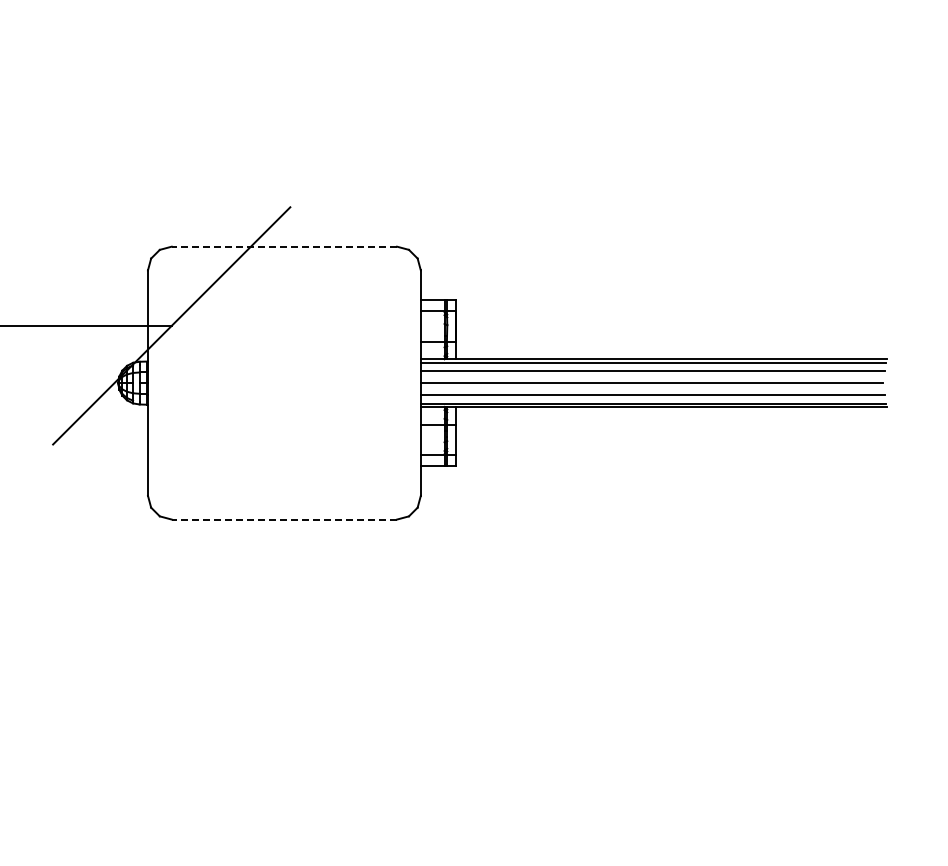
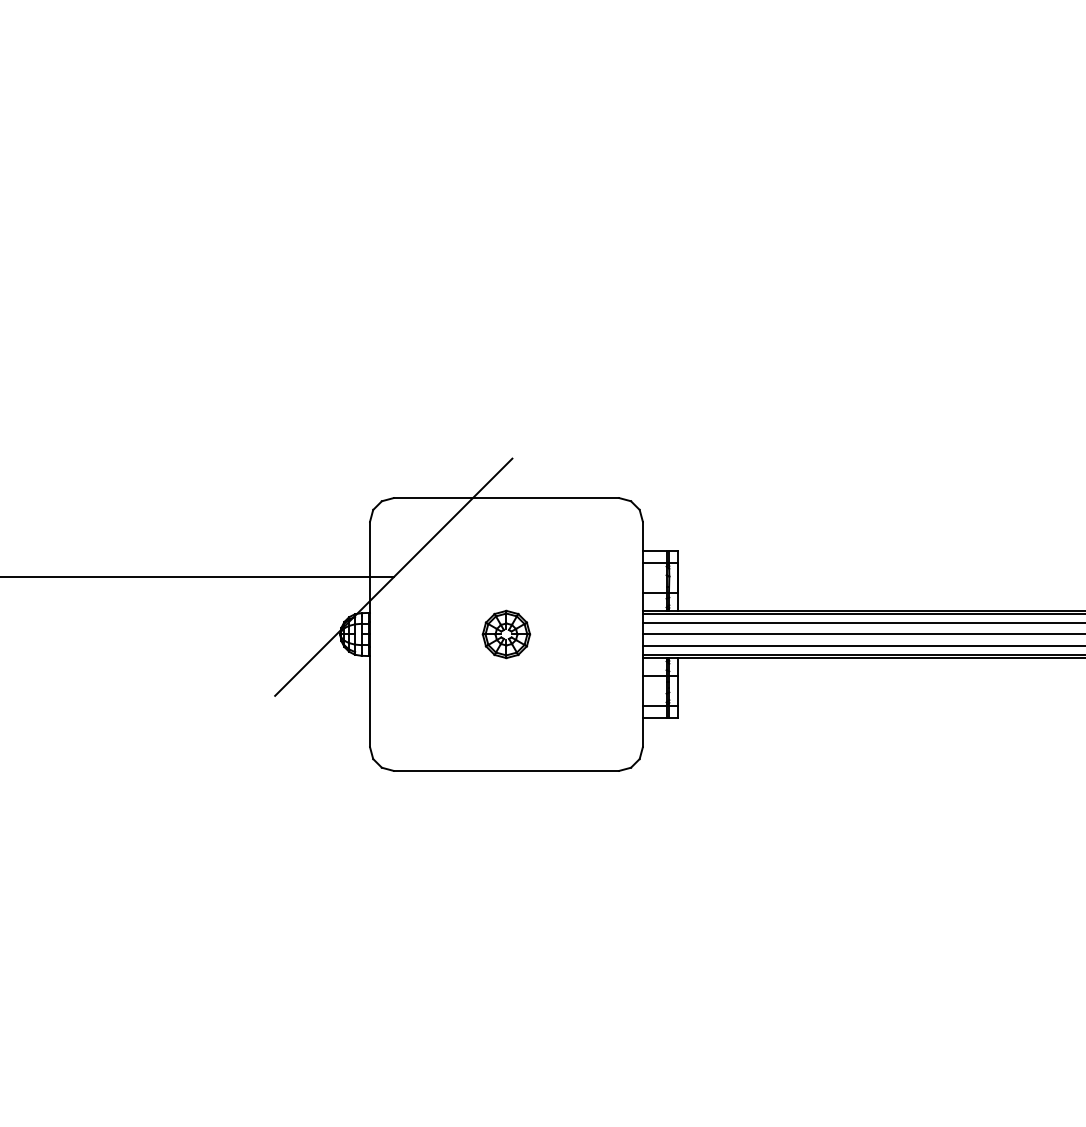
line: (284, 247) -> (506, 498), dashed -> solid
part: (284, 383) -> (506, 634), added
line: (284, 519) -> (506, 770), dashed -> solid

